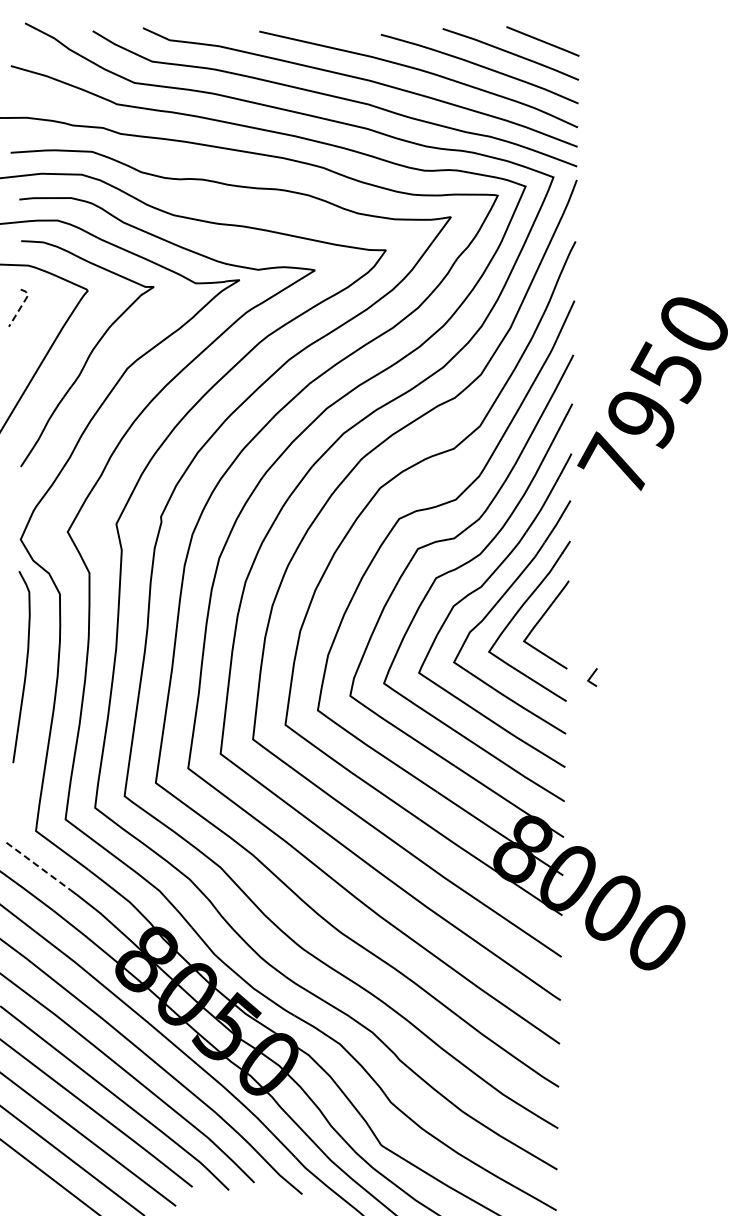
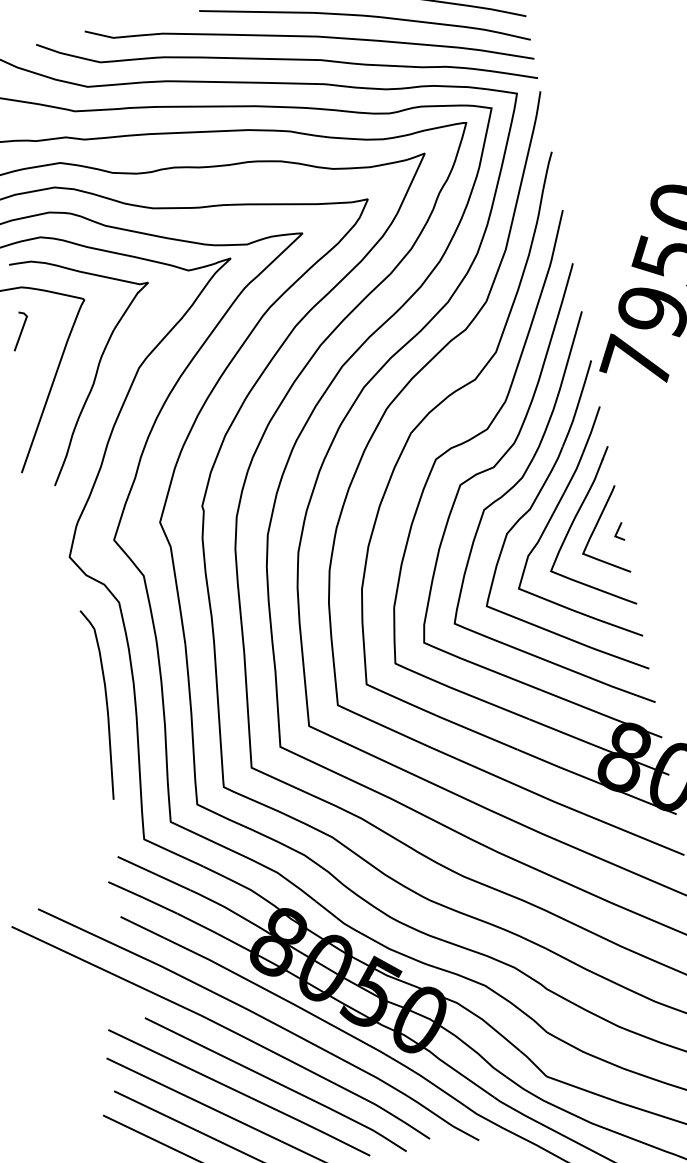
line: (21, 306) -> (22, 328), dashed -> solid
curve: (25, 667) -> (106, 703), moved
line: (592, 676) -> (618, 531), moved
line: (39, 866) -> (154, 873), dashed -> solid

